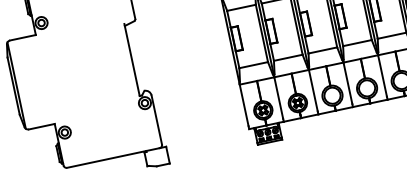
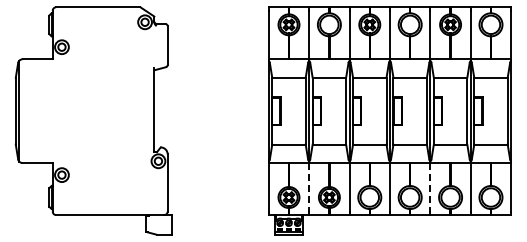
line: (382, 76) -> (430, 187), solid -> dashed
line: (279, 98) -> (309, 187), solid -> dashed

